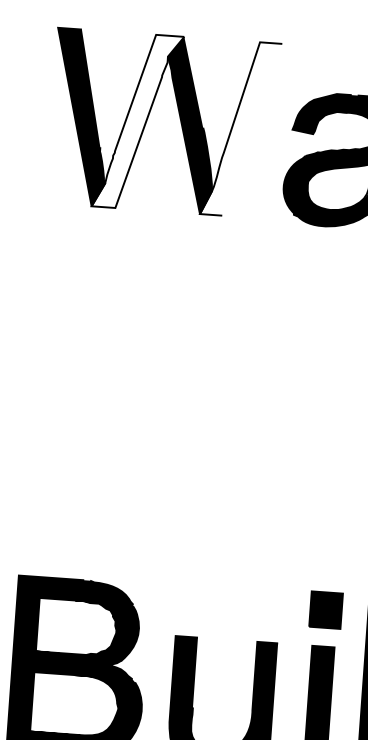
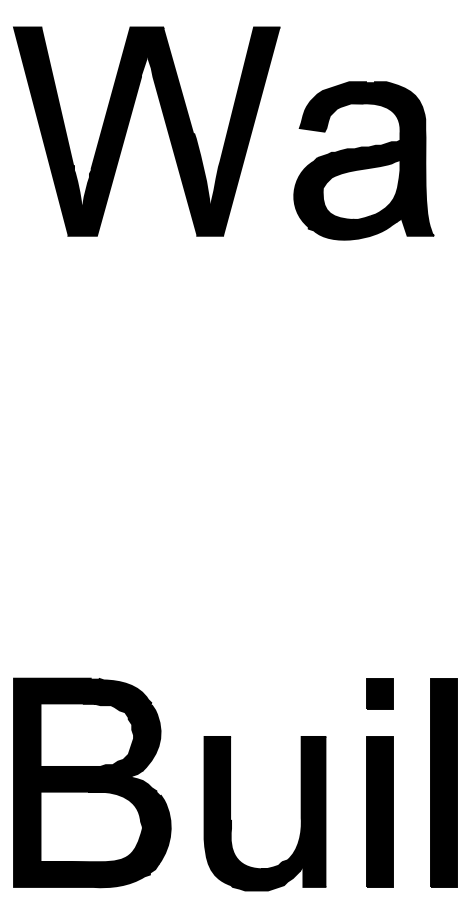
fill: (138, 121) -> (116, 131), added
fill: (240, 128) -> (238, 131), added
part: (325, 610) -> (379, 693), size x0.71

